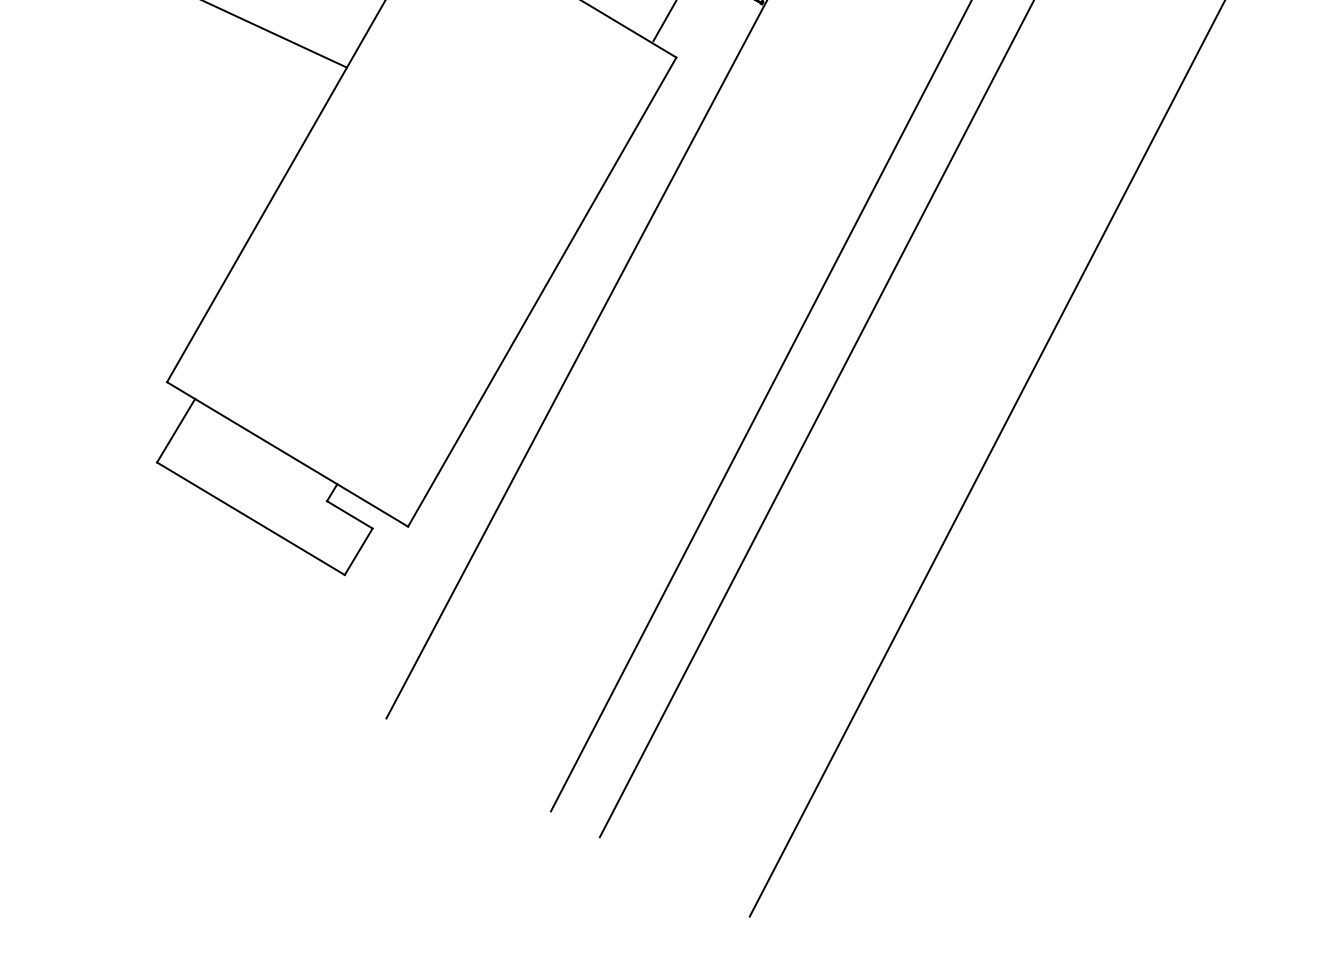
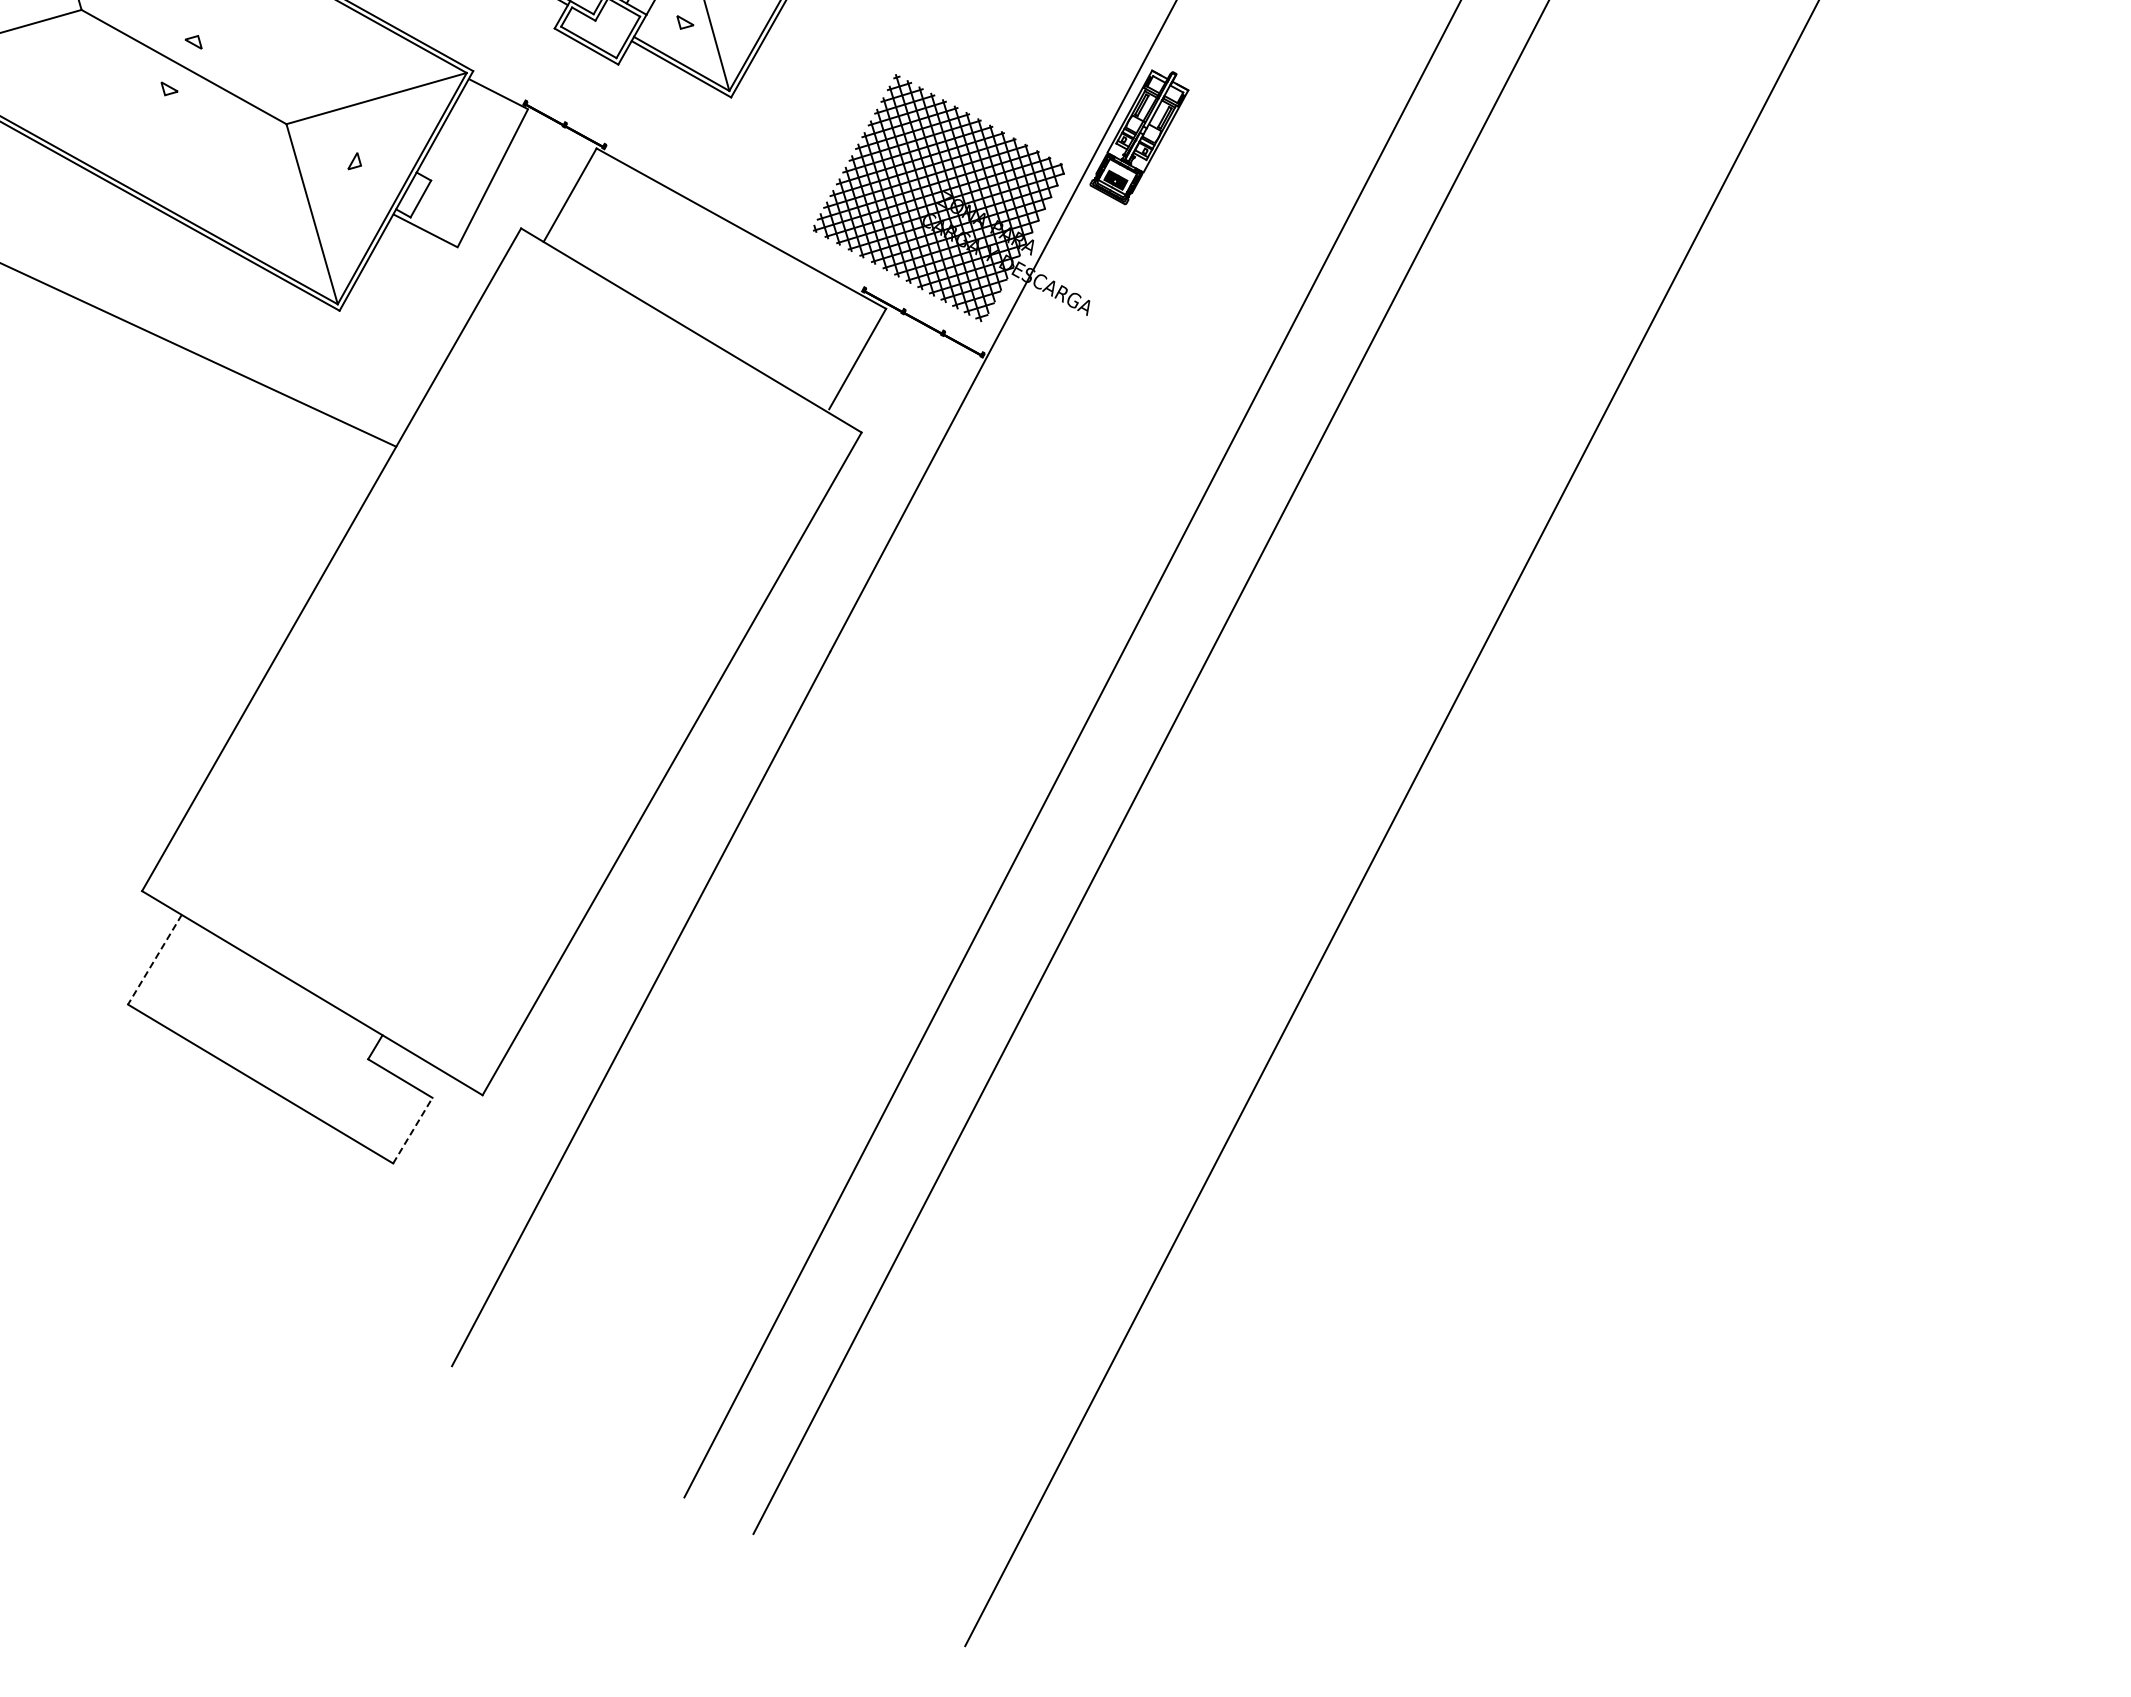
line: (175, 431) -> (154, 960), solid -> dashed
line: (359, 551) -> (413, 1130), solid -> dashed

